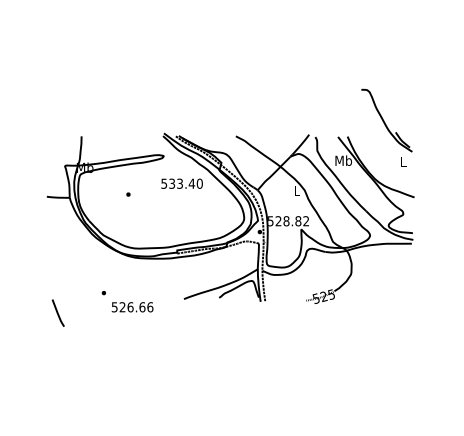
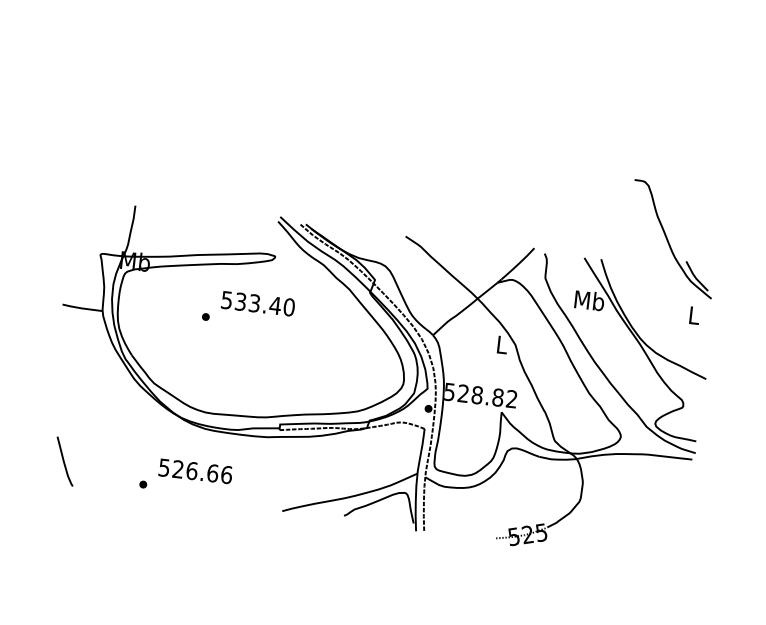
text: (181, 183) -> (257, 303), moved
text: (132, 307) -> (195, 471), moved
line: (57, 312) -> (63, 460), moved

